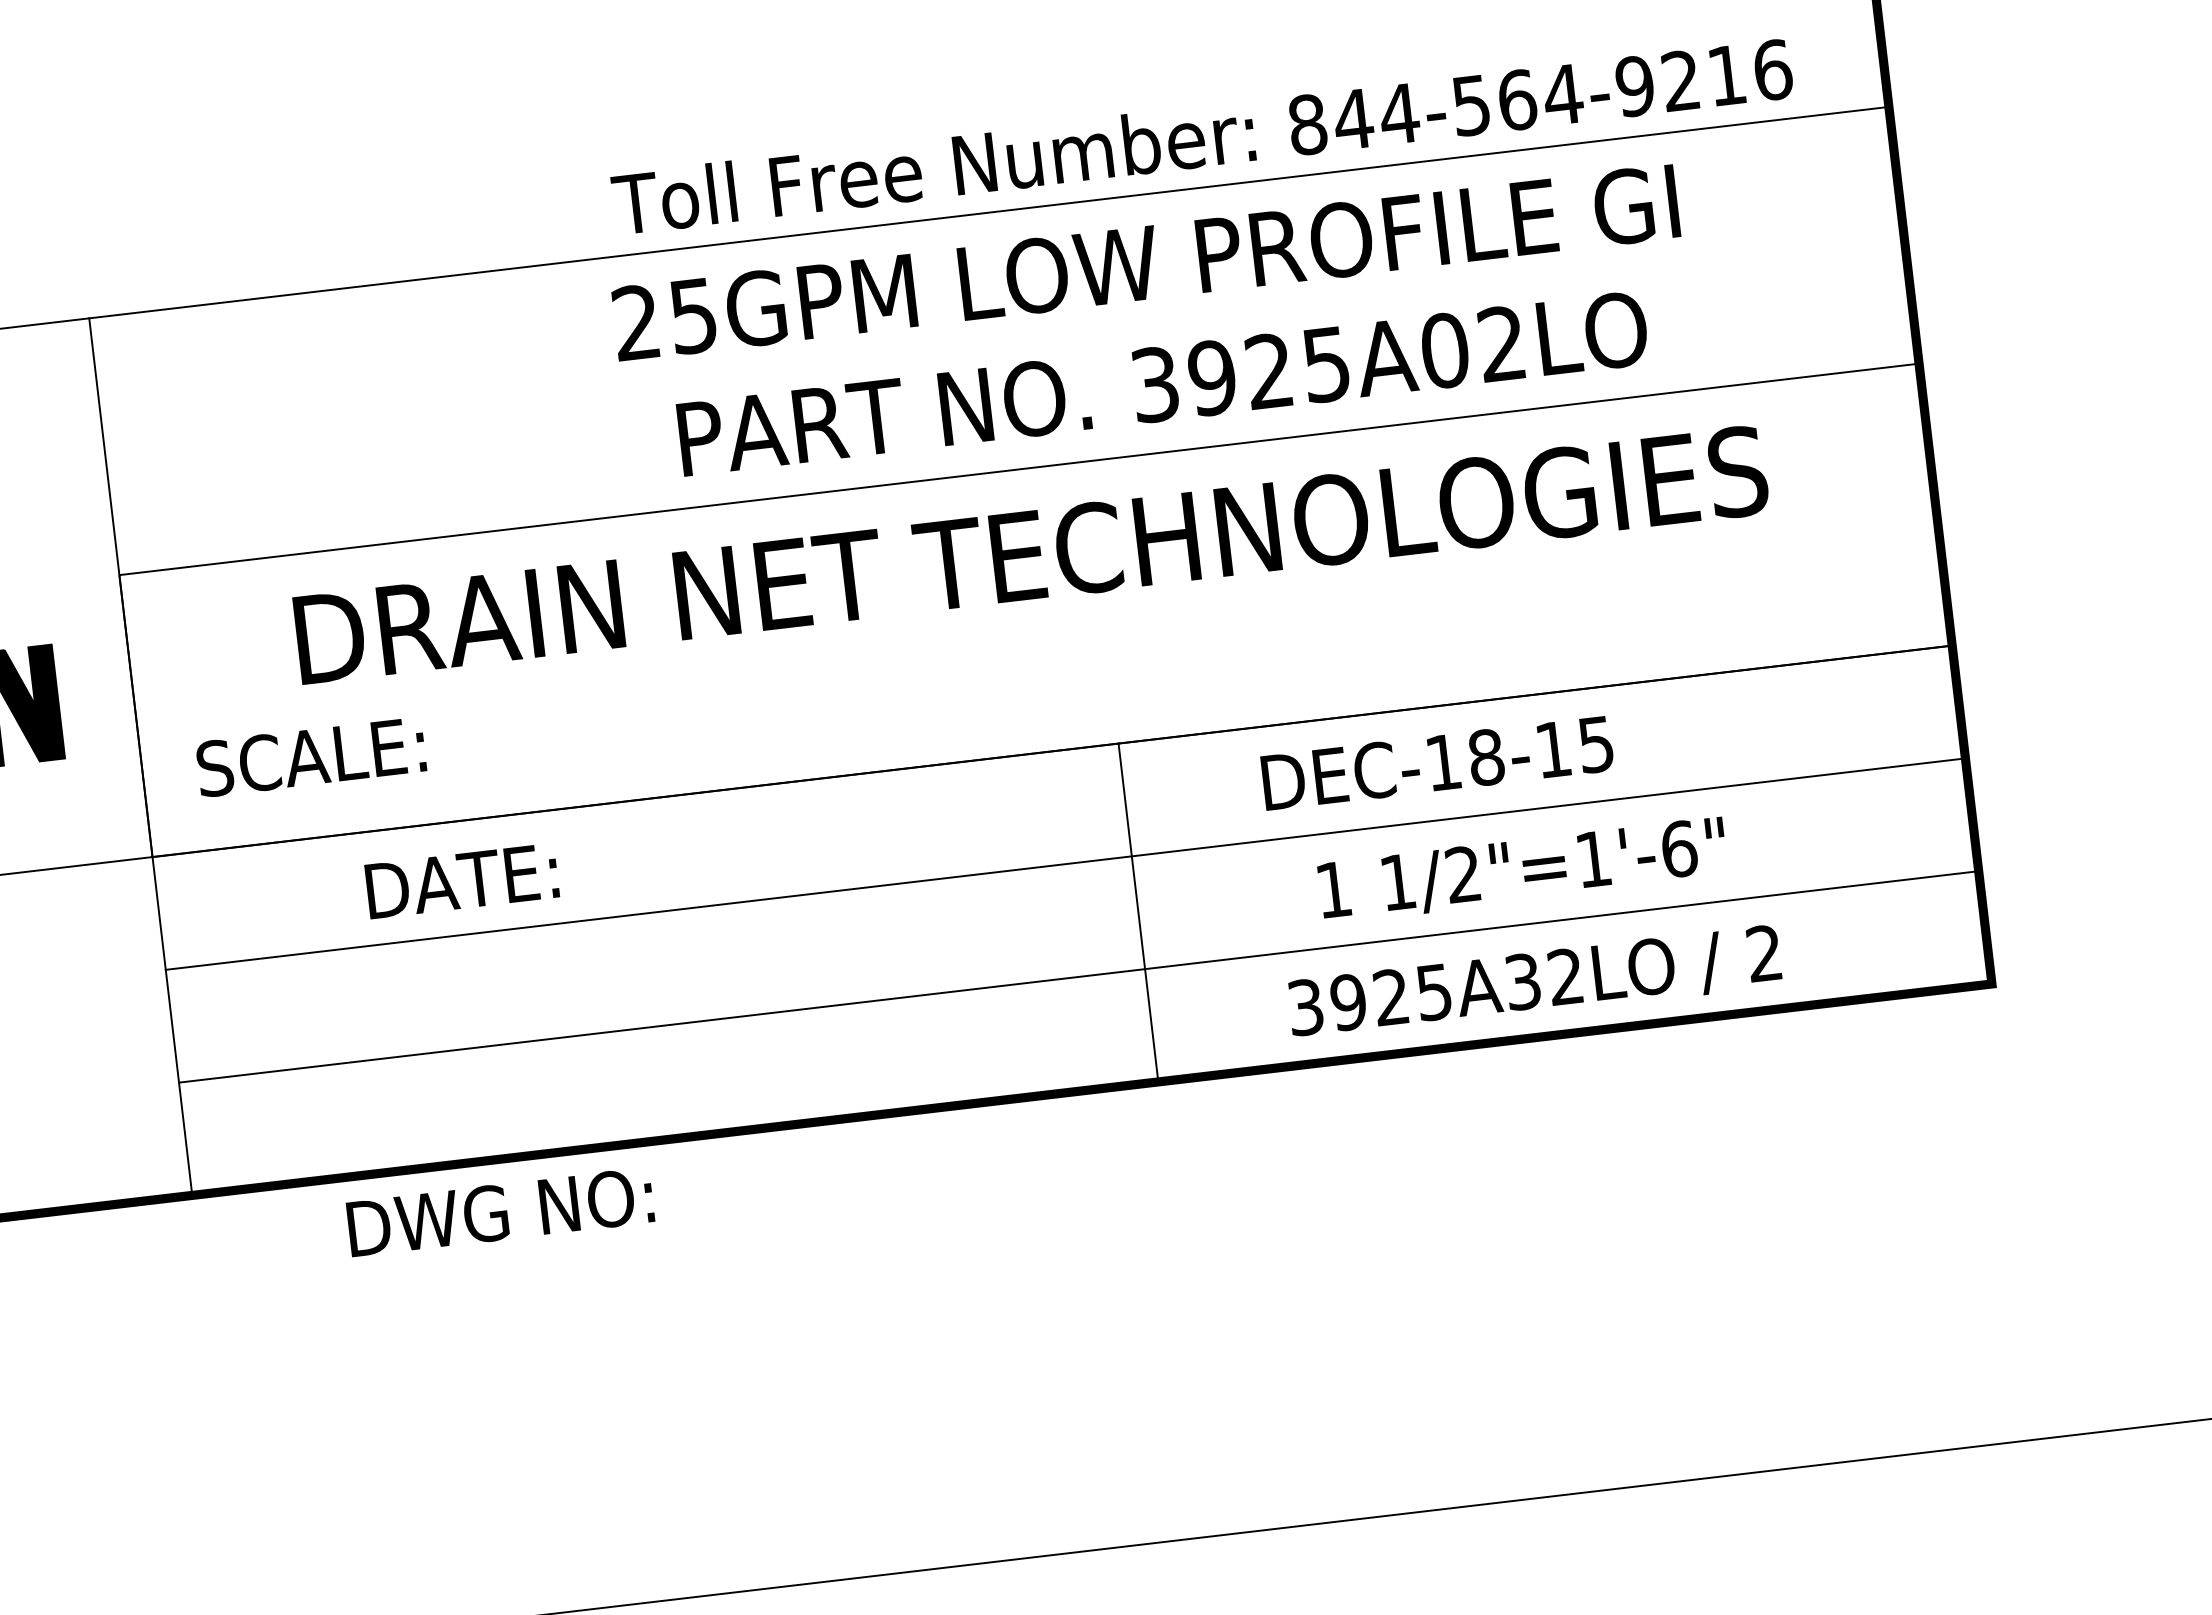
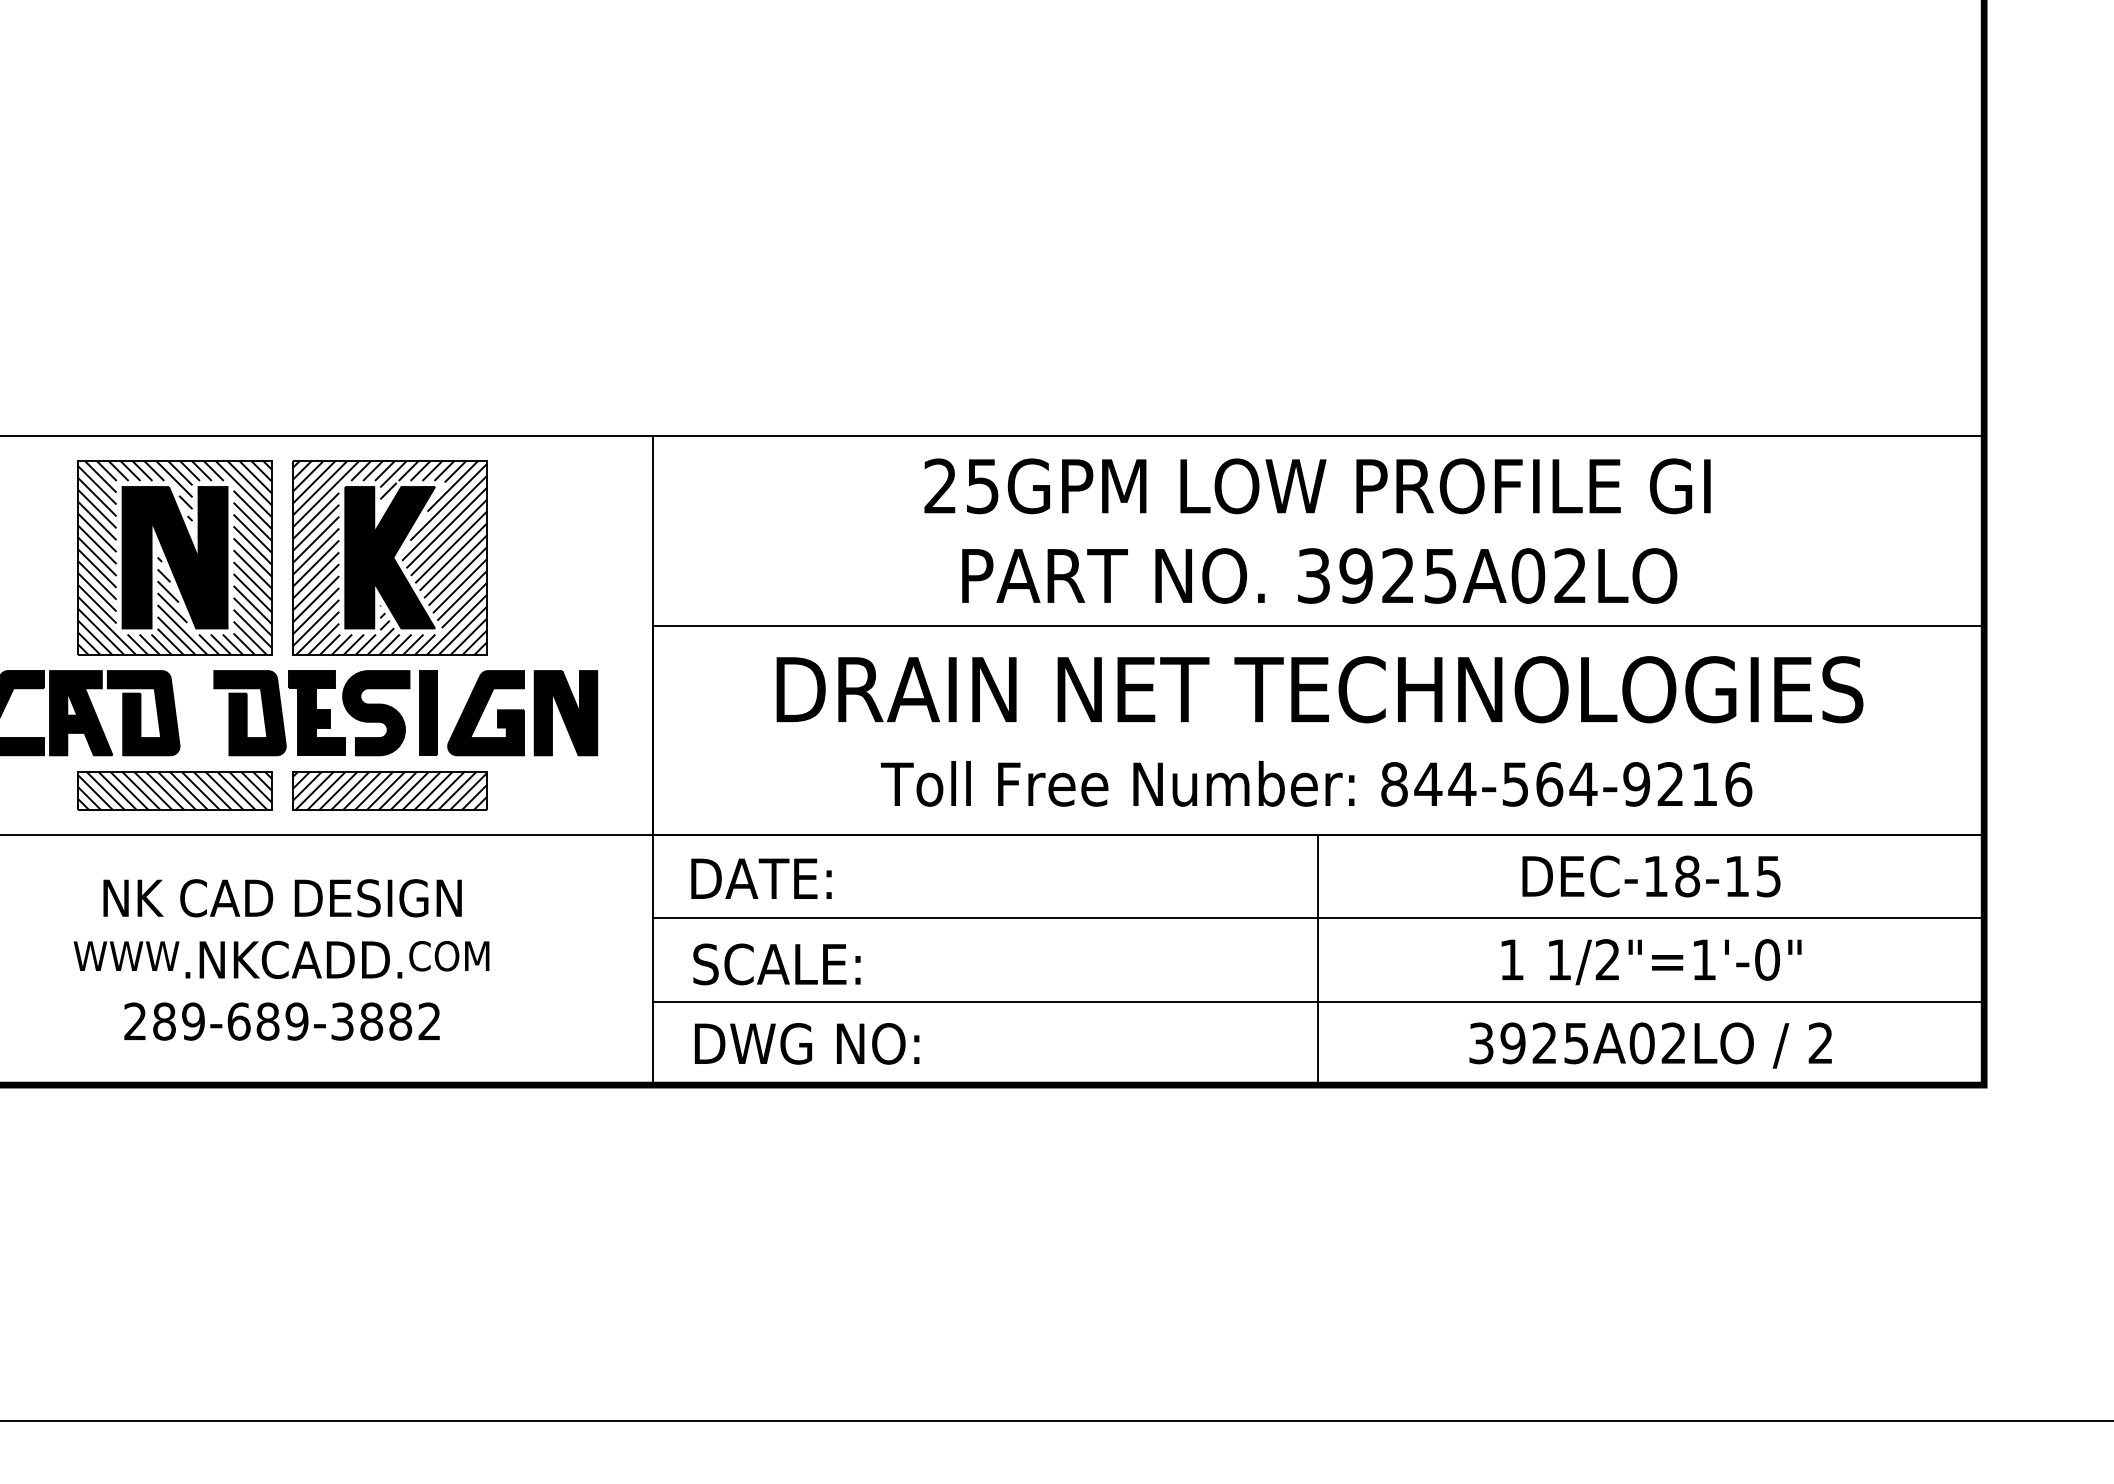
text: (1202, 136) -> (1316, 783), moved
text: (1152, 322) -> (1317, 530), moved
text: (310, 757) -> (776, 964), moved
text: (1437, 763) -> (1651, 876), moved
text: (1679, 848) -> (1767, 959), 1/2"=1'-6" -> 1/2"=1'-0"
text: (462, 880) -> (761, 878), moved
line: (1138, 912) -> (1318, 959), moved
text: (1522, 982) -> (1641, 1043), 3925A32LO -> 3925A02LO
text: (500, 1211) -> (807, 1043), moved

